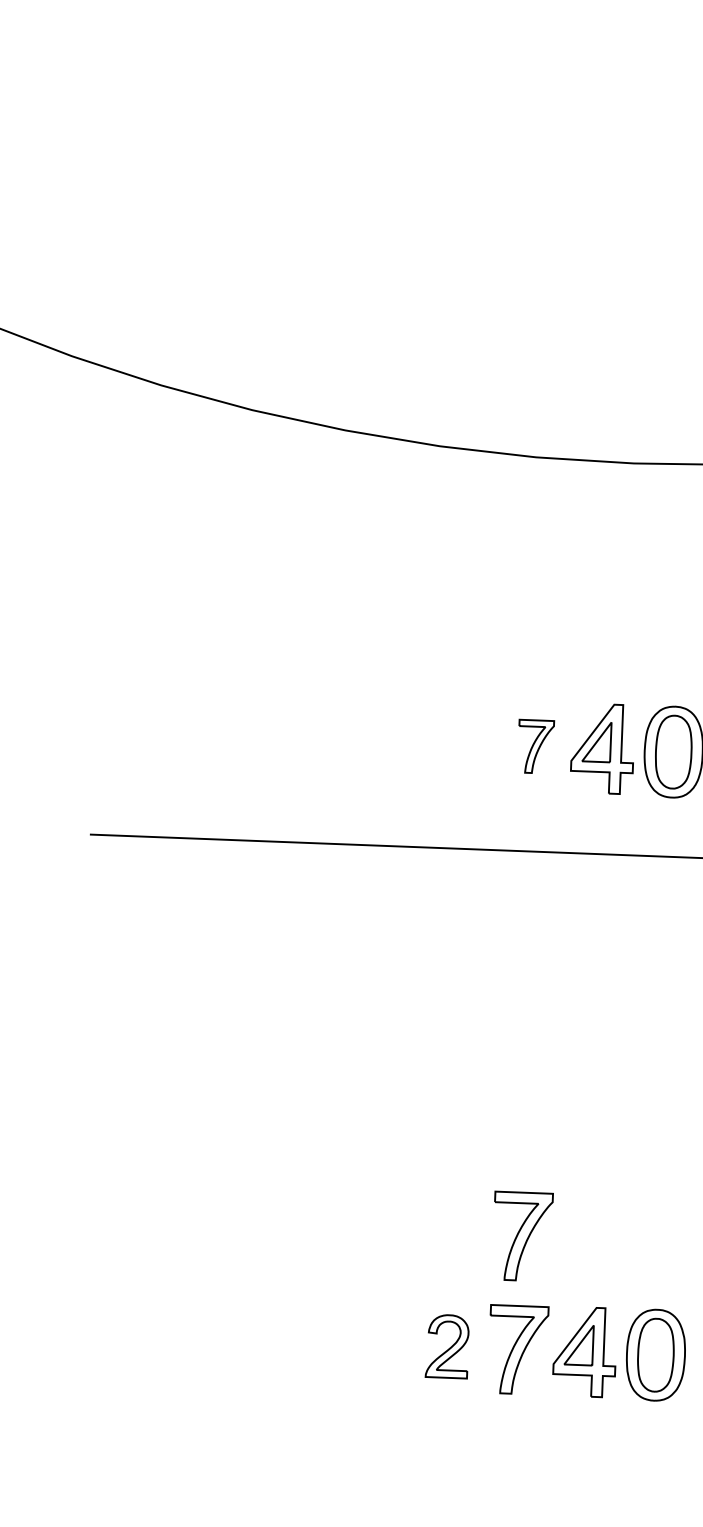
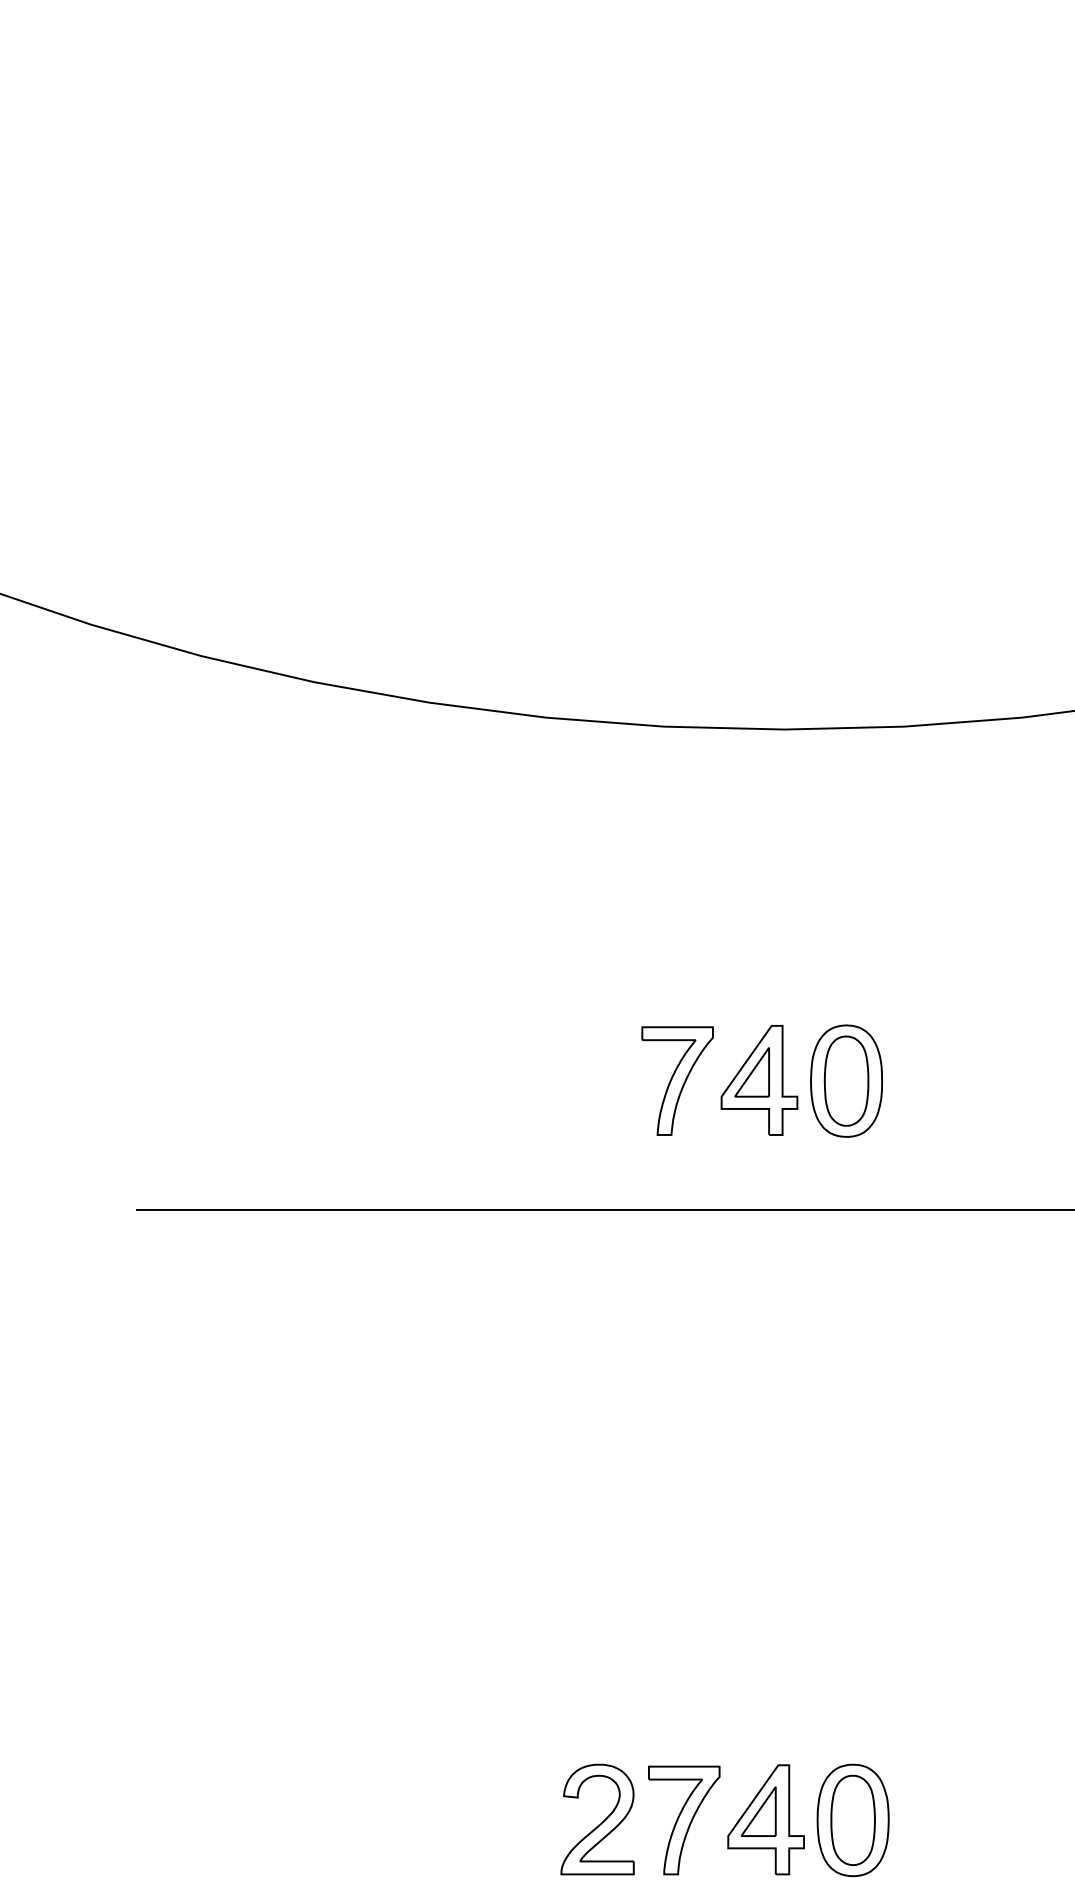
part: (535, 746) -> (677, 1080), size x1.67
part: (522, 1236) -> (684, 1681), removed
part: (447, 1346) -> (597, 1819), size x1.43

